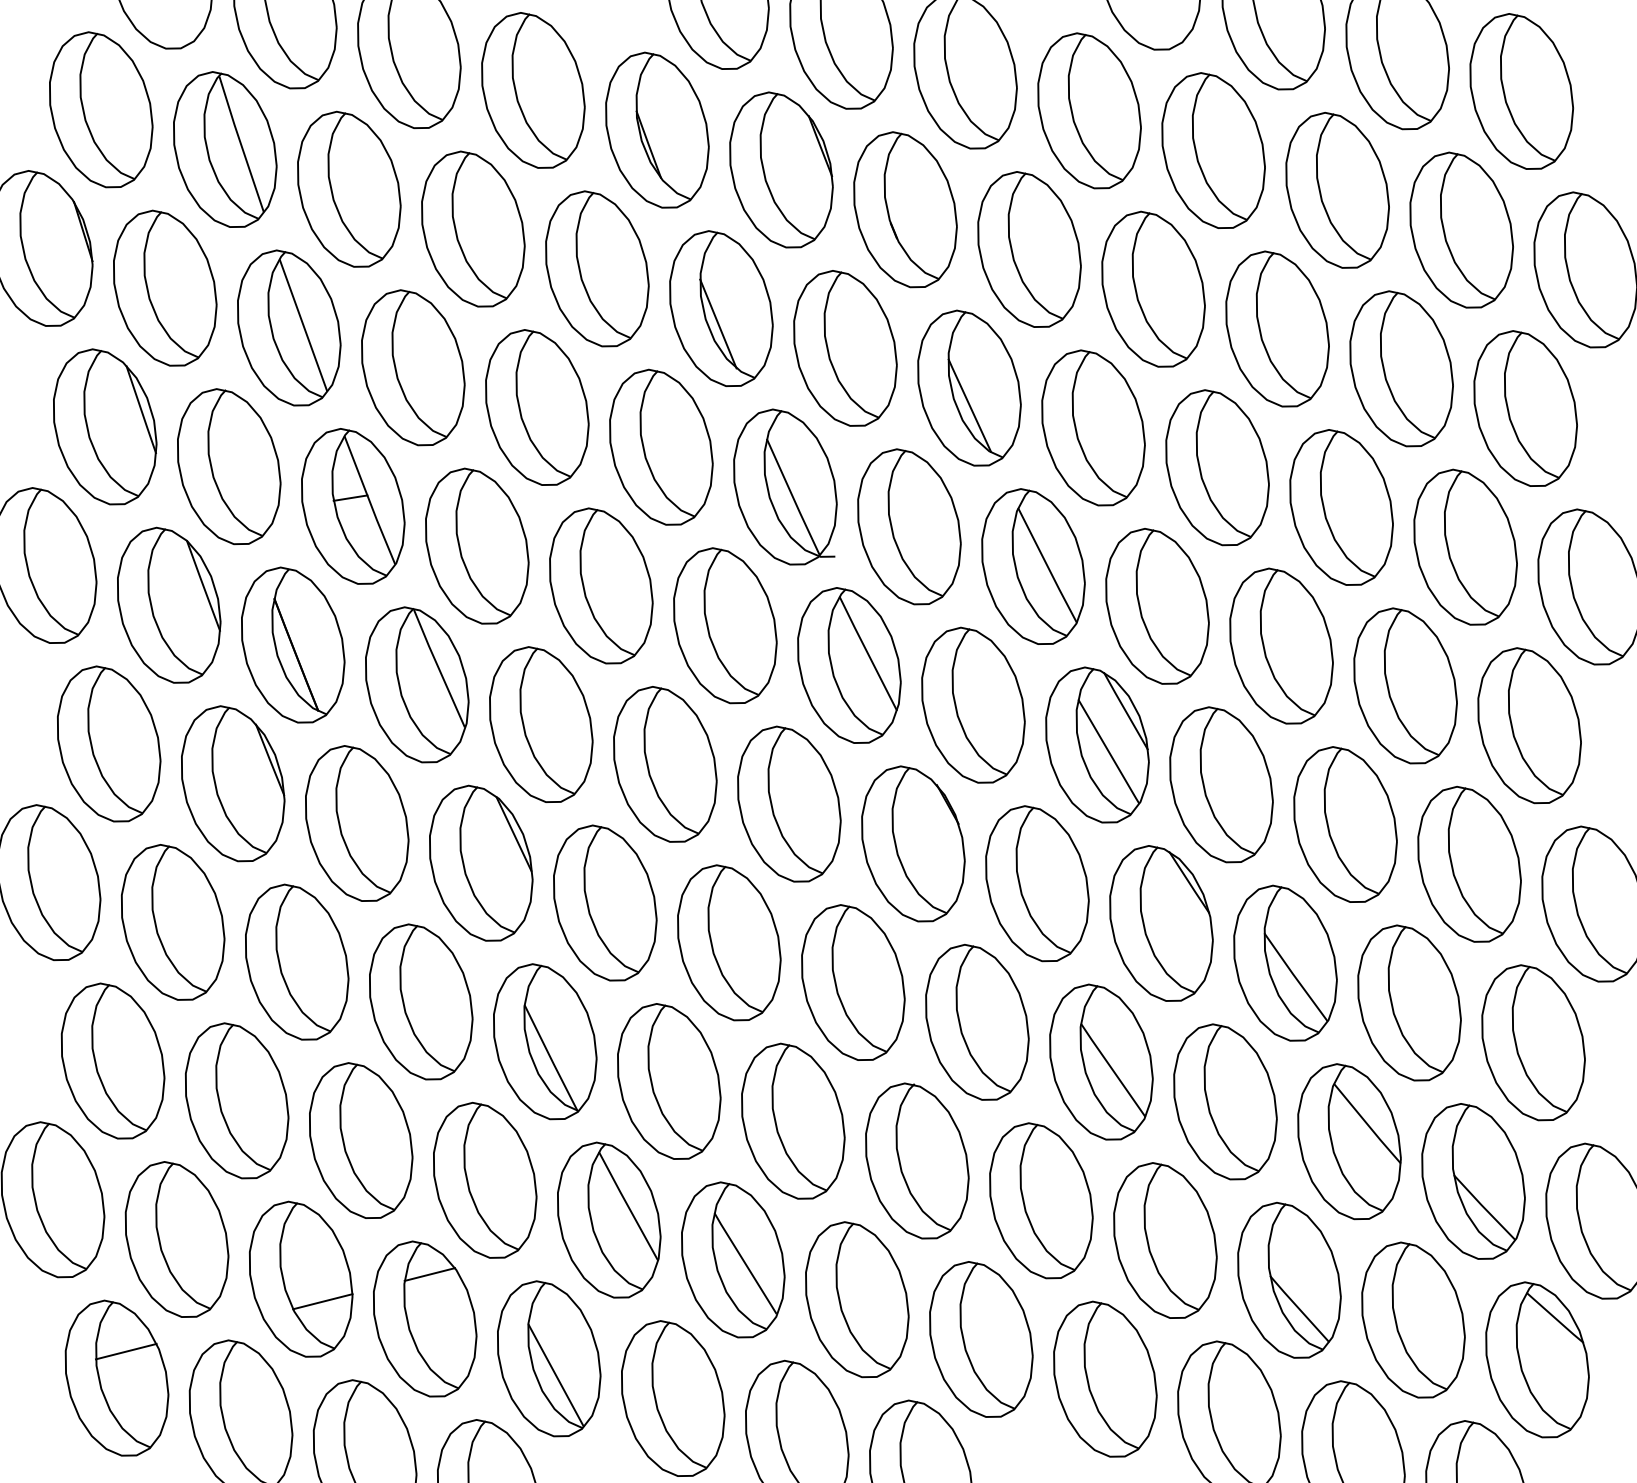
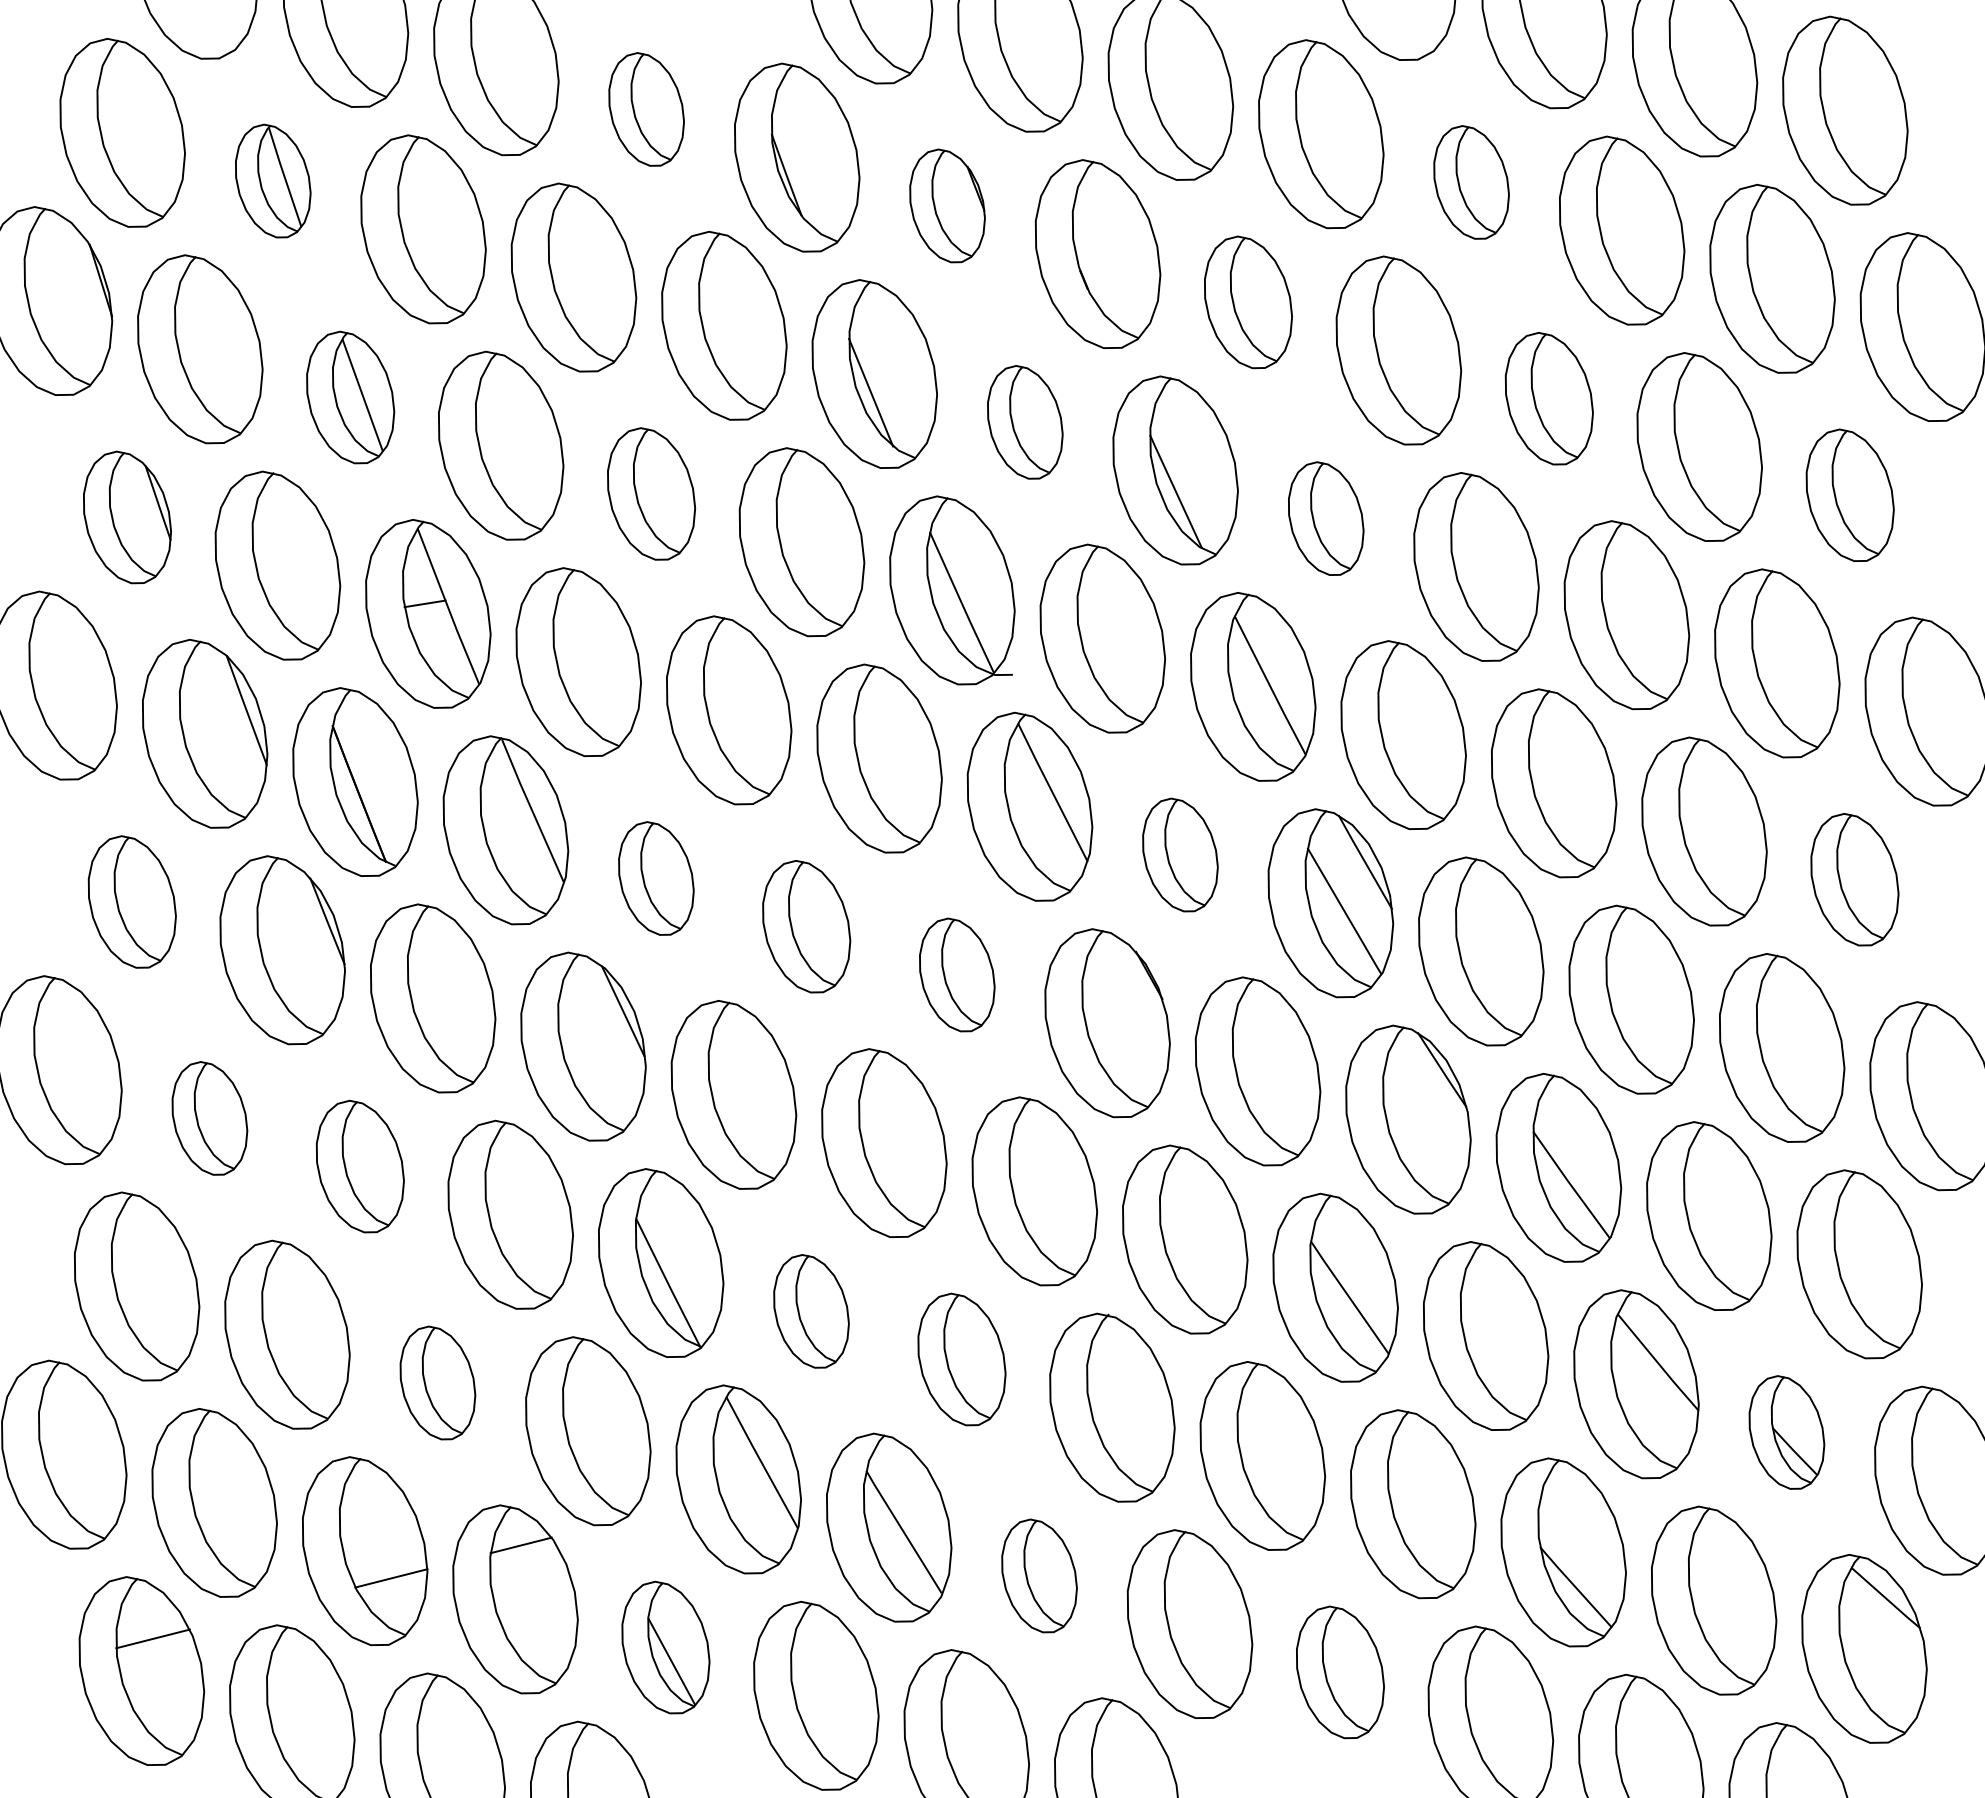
part: (533, 90) -> (646, 109), size x0.6
part: (225, 149) -> (273, 180), size x0.6
part: (1213, 150) -> (1471, 182), size x0.6
part: (781, 169) -> (947, 205), size x0.6
part: (1029, 249) -> (1248, 302), size x0.7
part: (289, 327) -> (350, 397), size x0.7
part: (1277, 328) -> (1549, 398), size x0.7
part: (845, 348) -> (1025, 422), size x0.6
part: (537, 407) -> (651, 493), size x0.7
part: (1526, 408) -> (1850, 495), size x0.7
part: (105, 426) -> (127, 517), size x0.7
part: (1093, 427) -> (1326, 518), size x0.6
part: (973, 704) -> (1180, 854), size x0.6
part: (541, 724) -> (656, 878), size x0.6
part: (1529, 725) -> (1854, 879), size x0.7
part: (109, 743) -> (132, 901), size x0.7
part: (665, 764) -> (806, 926), size x0.7
part: (789, 803) -> (957, 974), size x0.6
part: (172, 922) -> (209, 1118), size x0.6
part: (297, 962) -> (360, 1166), size x0.7
part: (669, 1081) -> (811, 1311), size x0.6
part: (792, 1121) -> (961, 1359), size x0.7
part: (360, 1140) -> (437, 1382), size x0.6
part: (1473, 1181) -> (1786, 1432), size x0.6
part: (857, 1299) -> (1039, 1575), size x0.6
part: (548, 1358) -> (665, 1647), size x0.7
part: (1105, 1379) -> (1340, 1672), size x0.7

